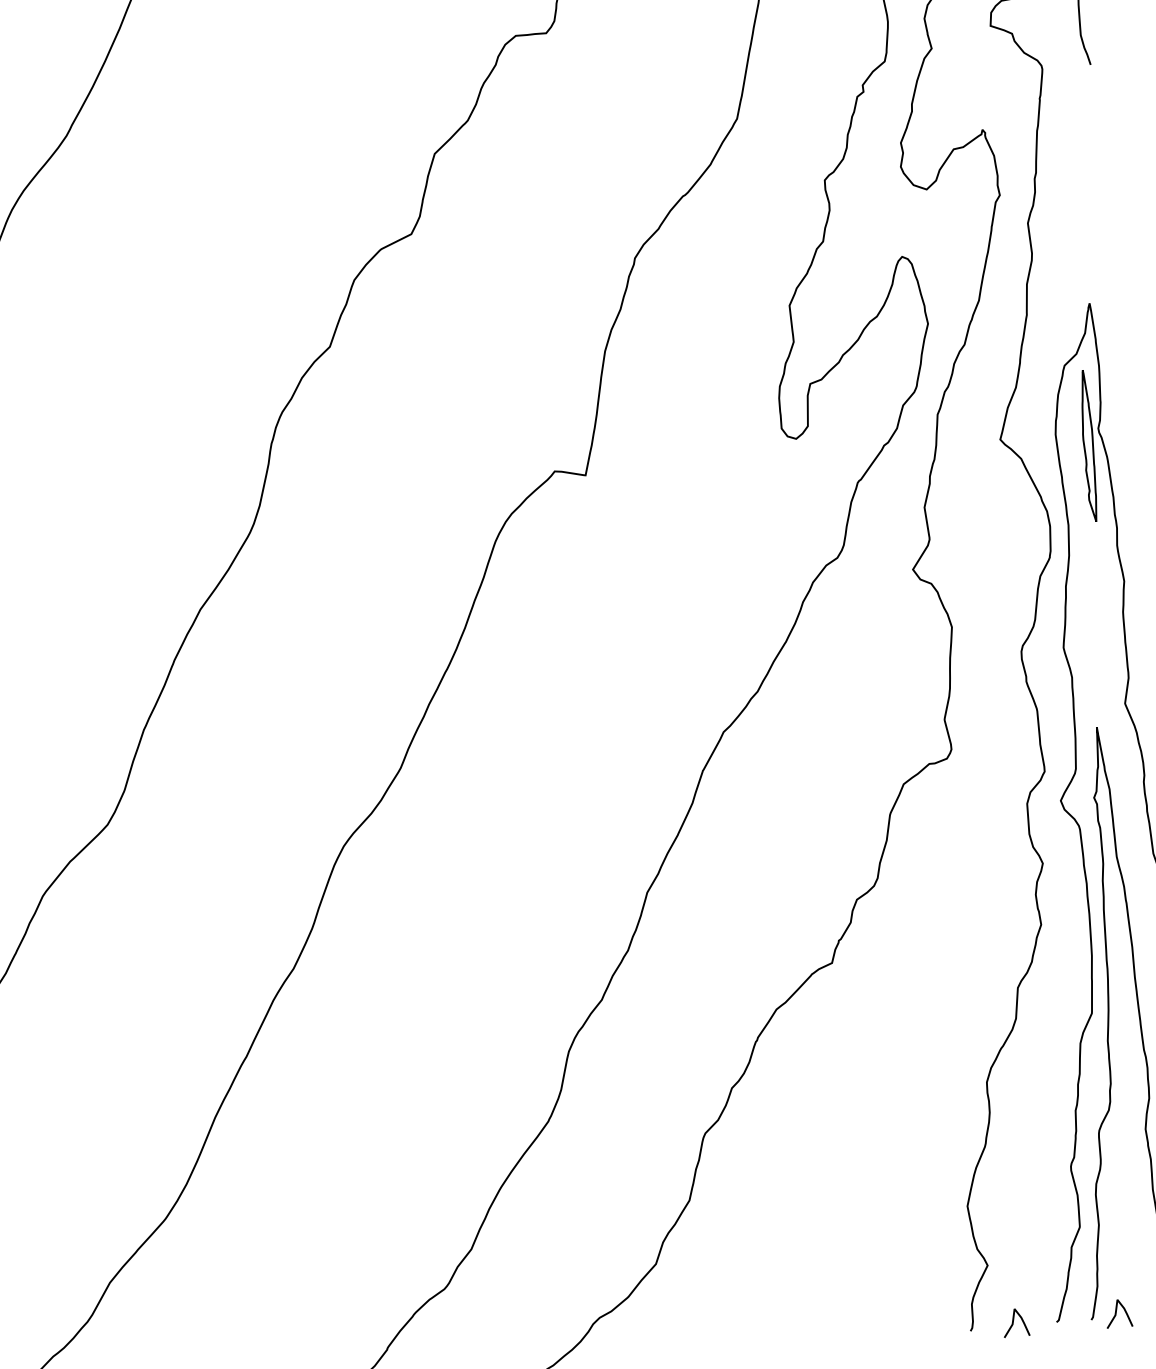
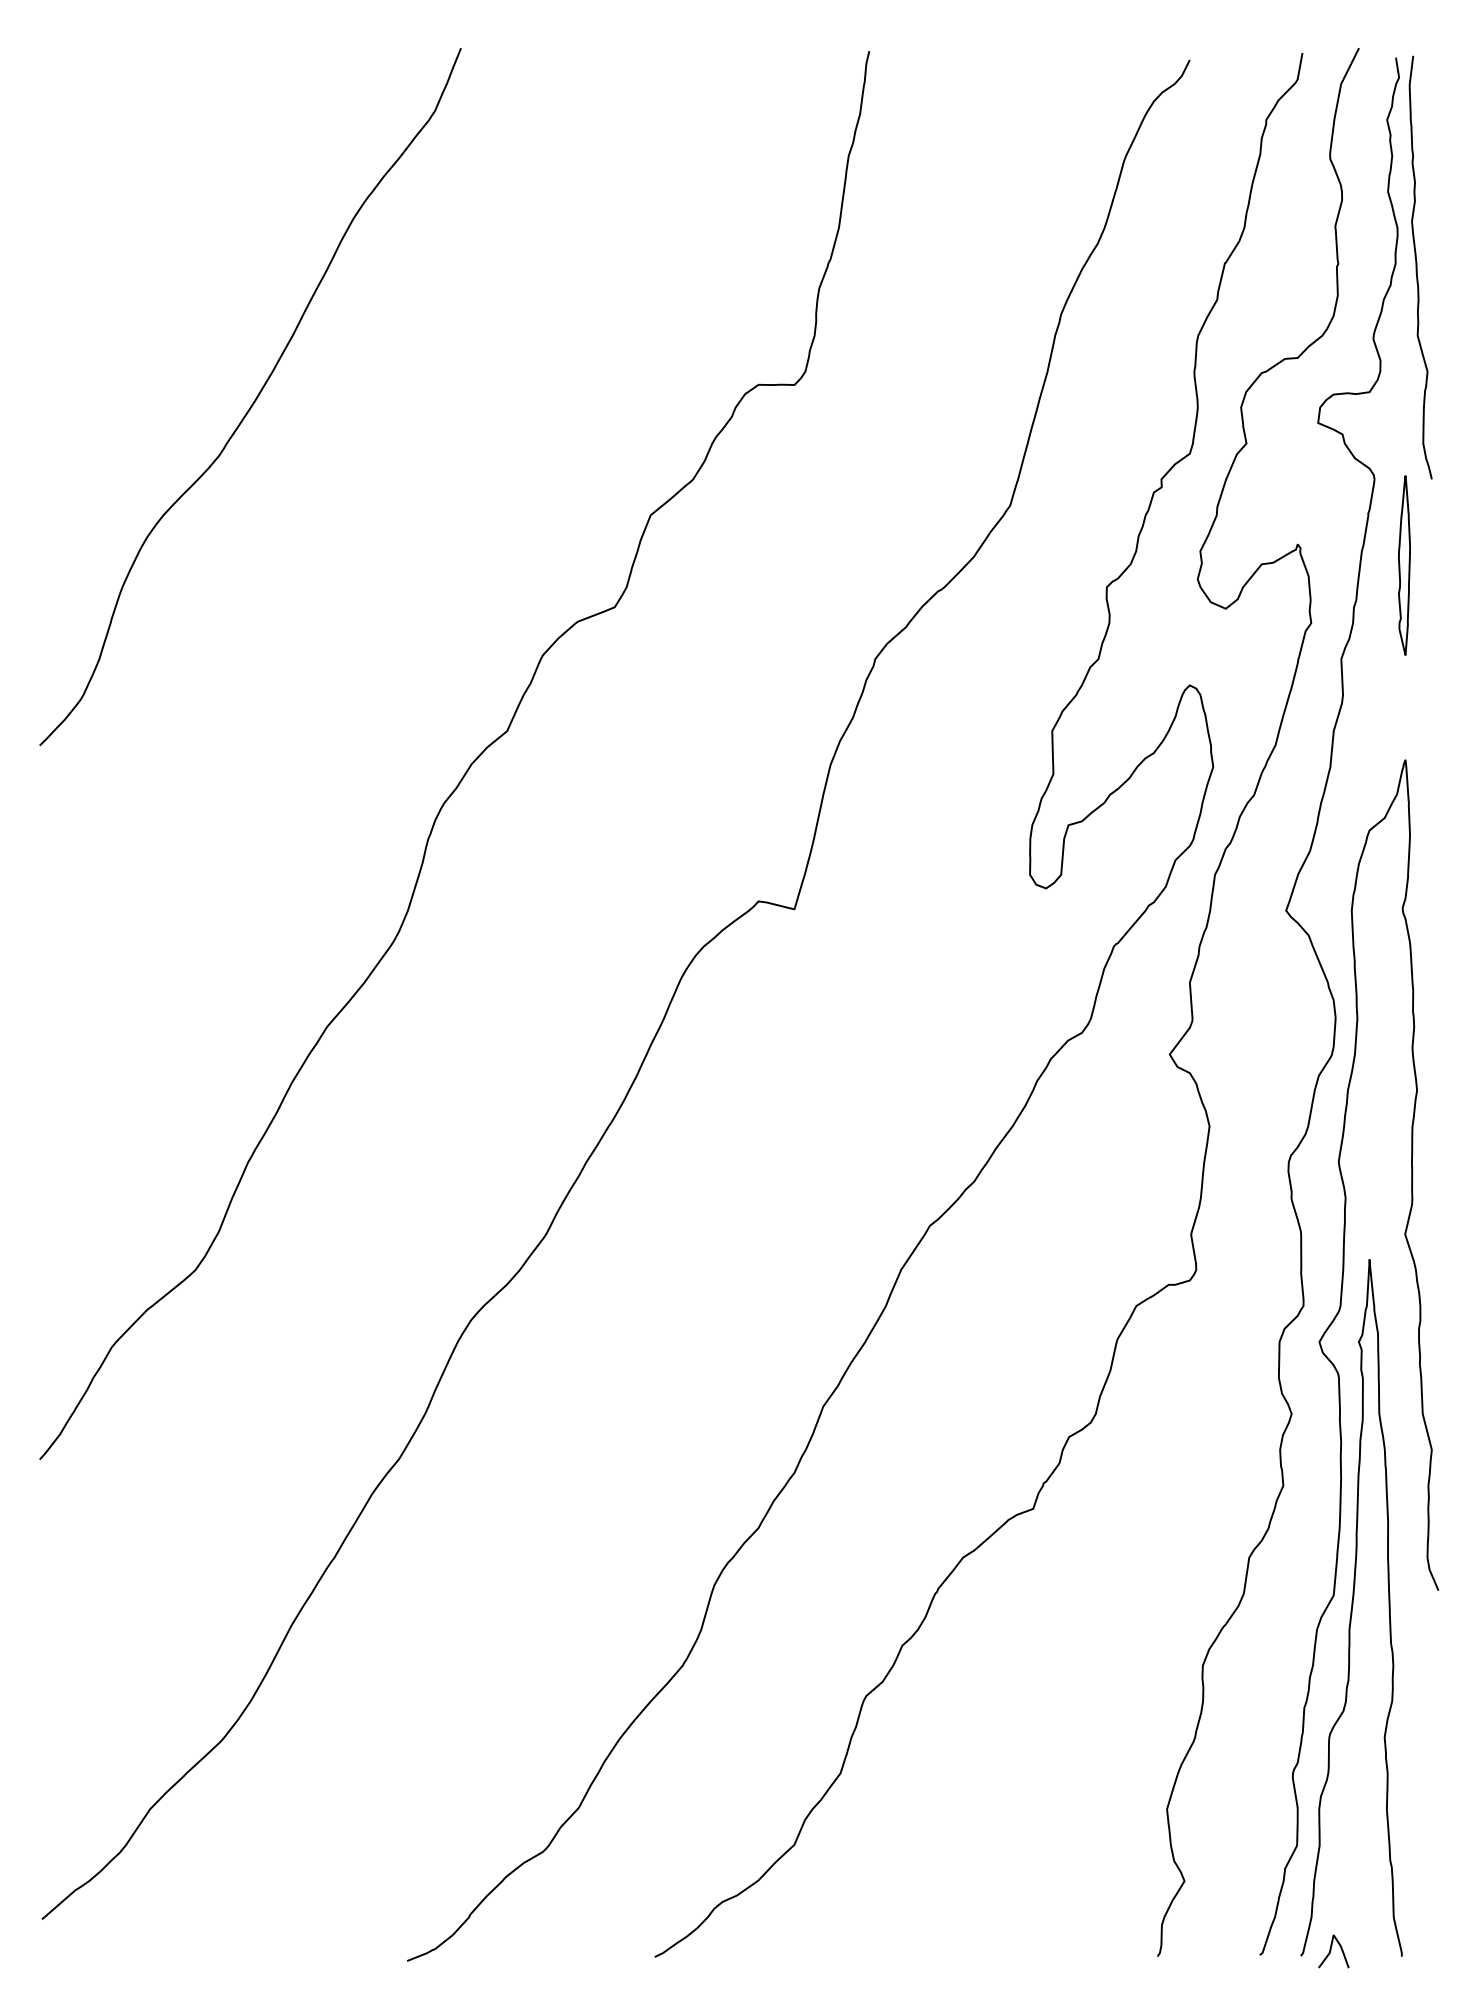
part: (1088, 445) -> (1404, 565), moved
curve: (1013, 1322) -> (1209, 1950), removed

